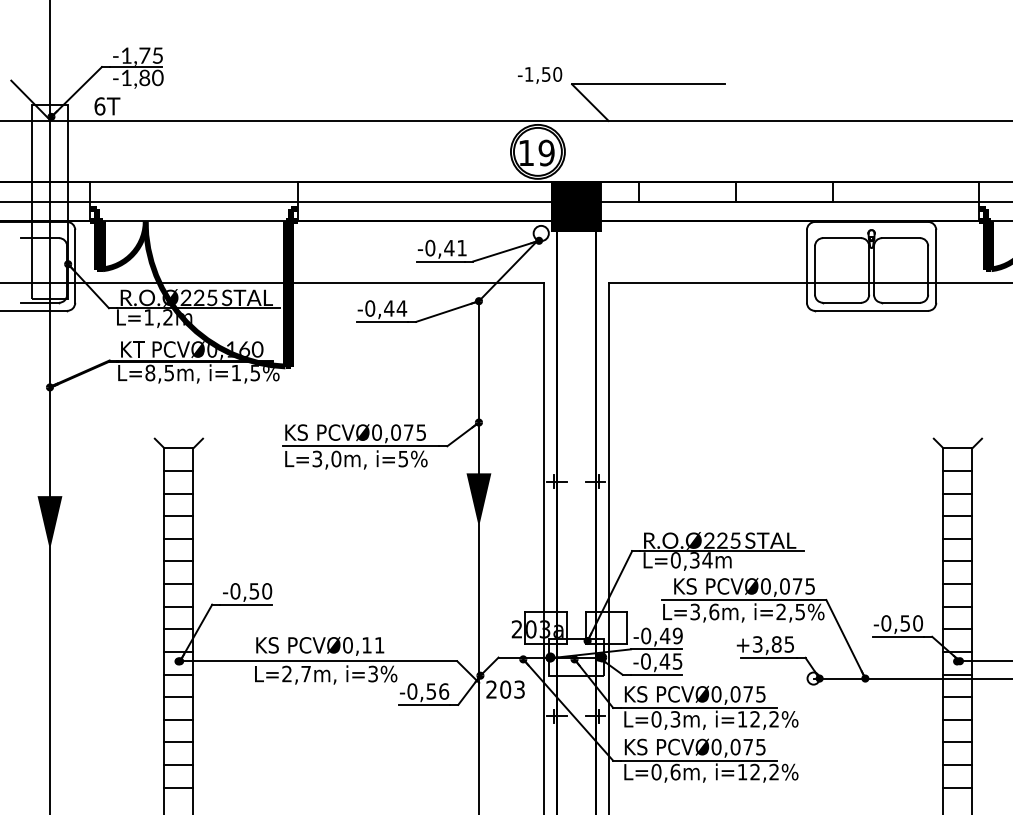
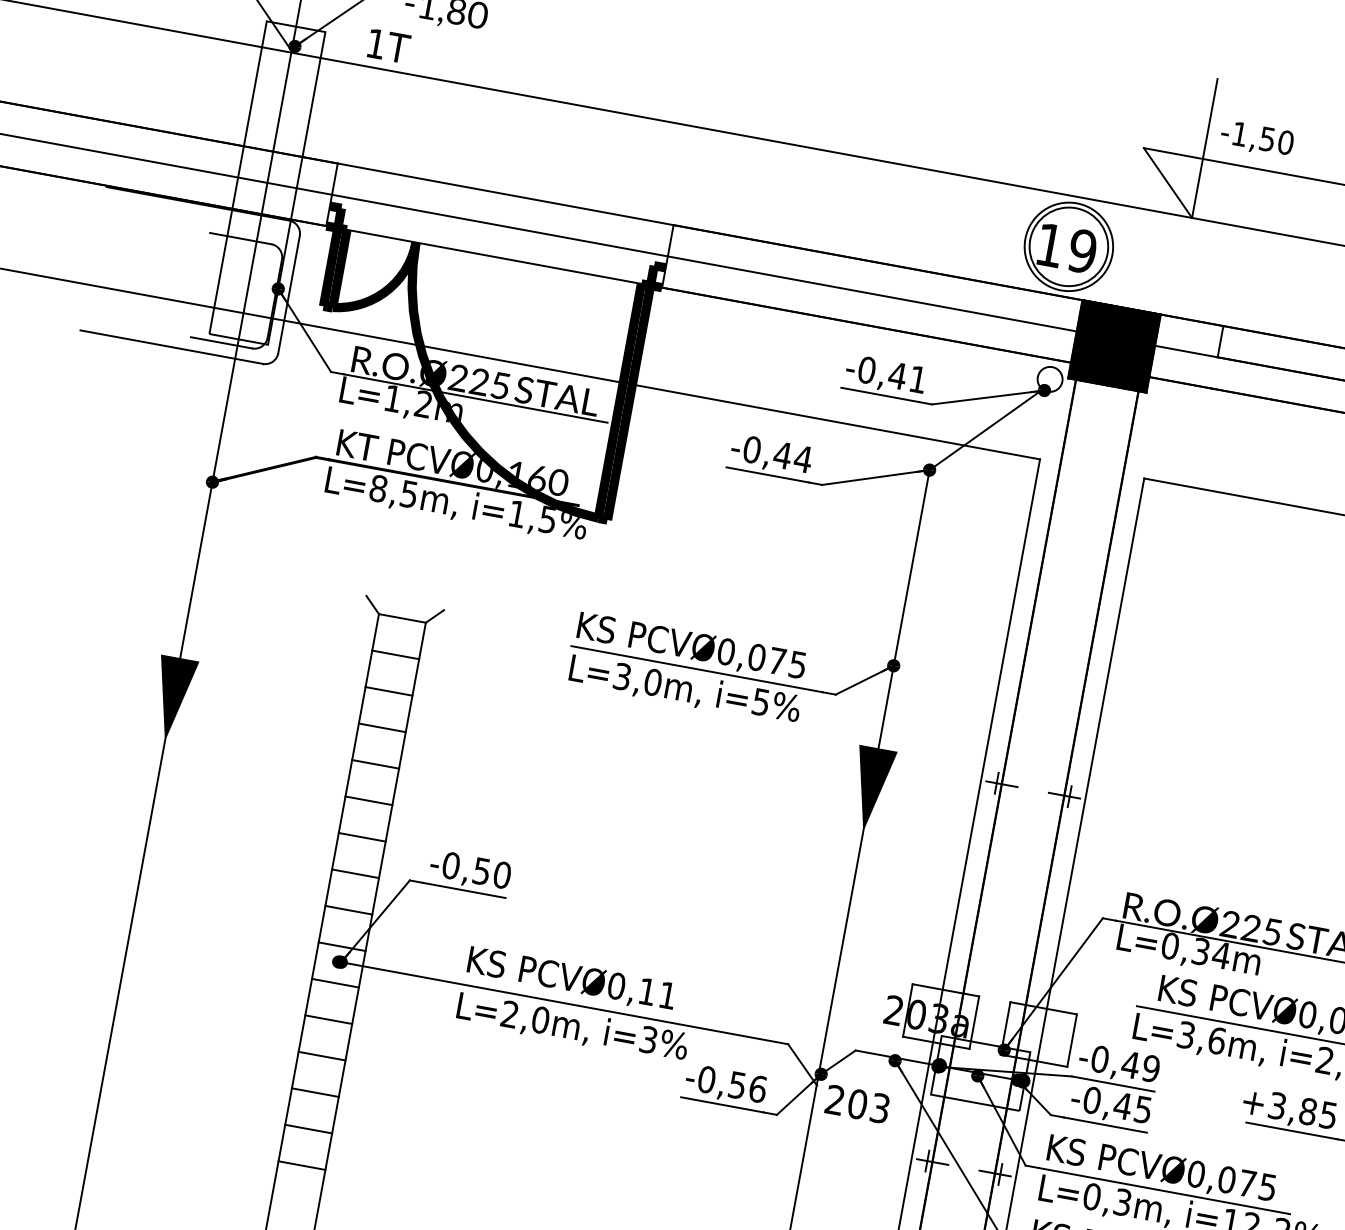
text: (540, 75) -> (1257, 139), moved
line: (608, 77) -> (1204, 147), added
text: (99, 106) -> (375, 43), 6T -> 1T
text: (306, 673) -> (541, 1019), L=2,7m, -> L=2,0m,

